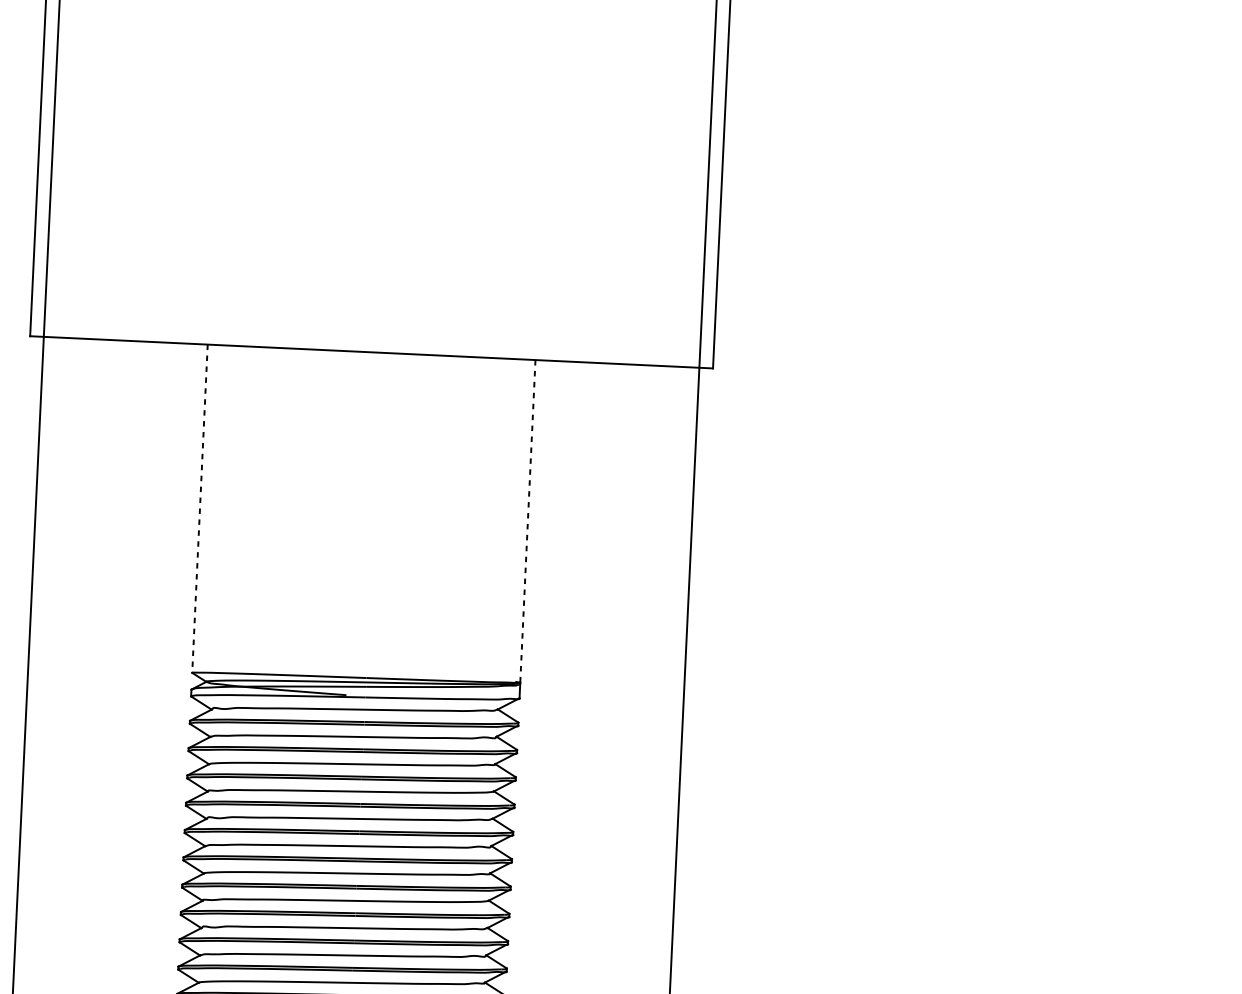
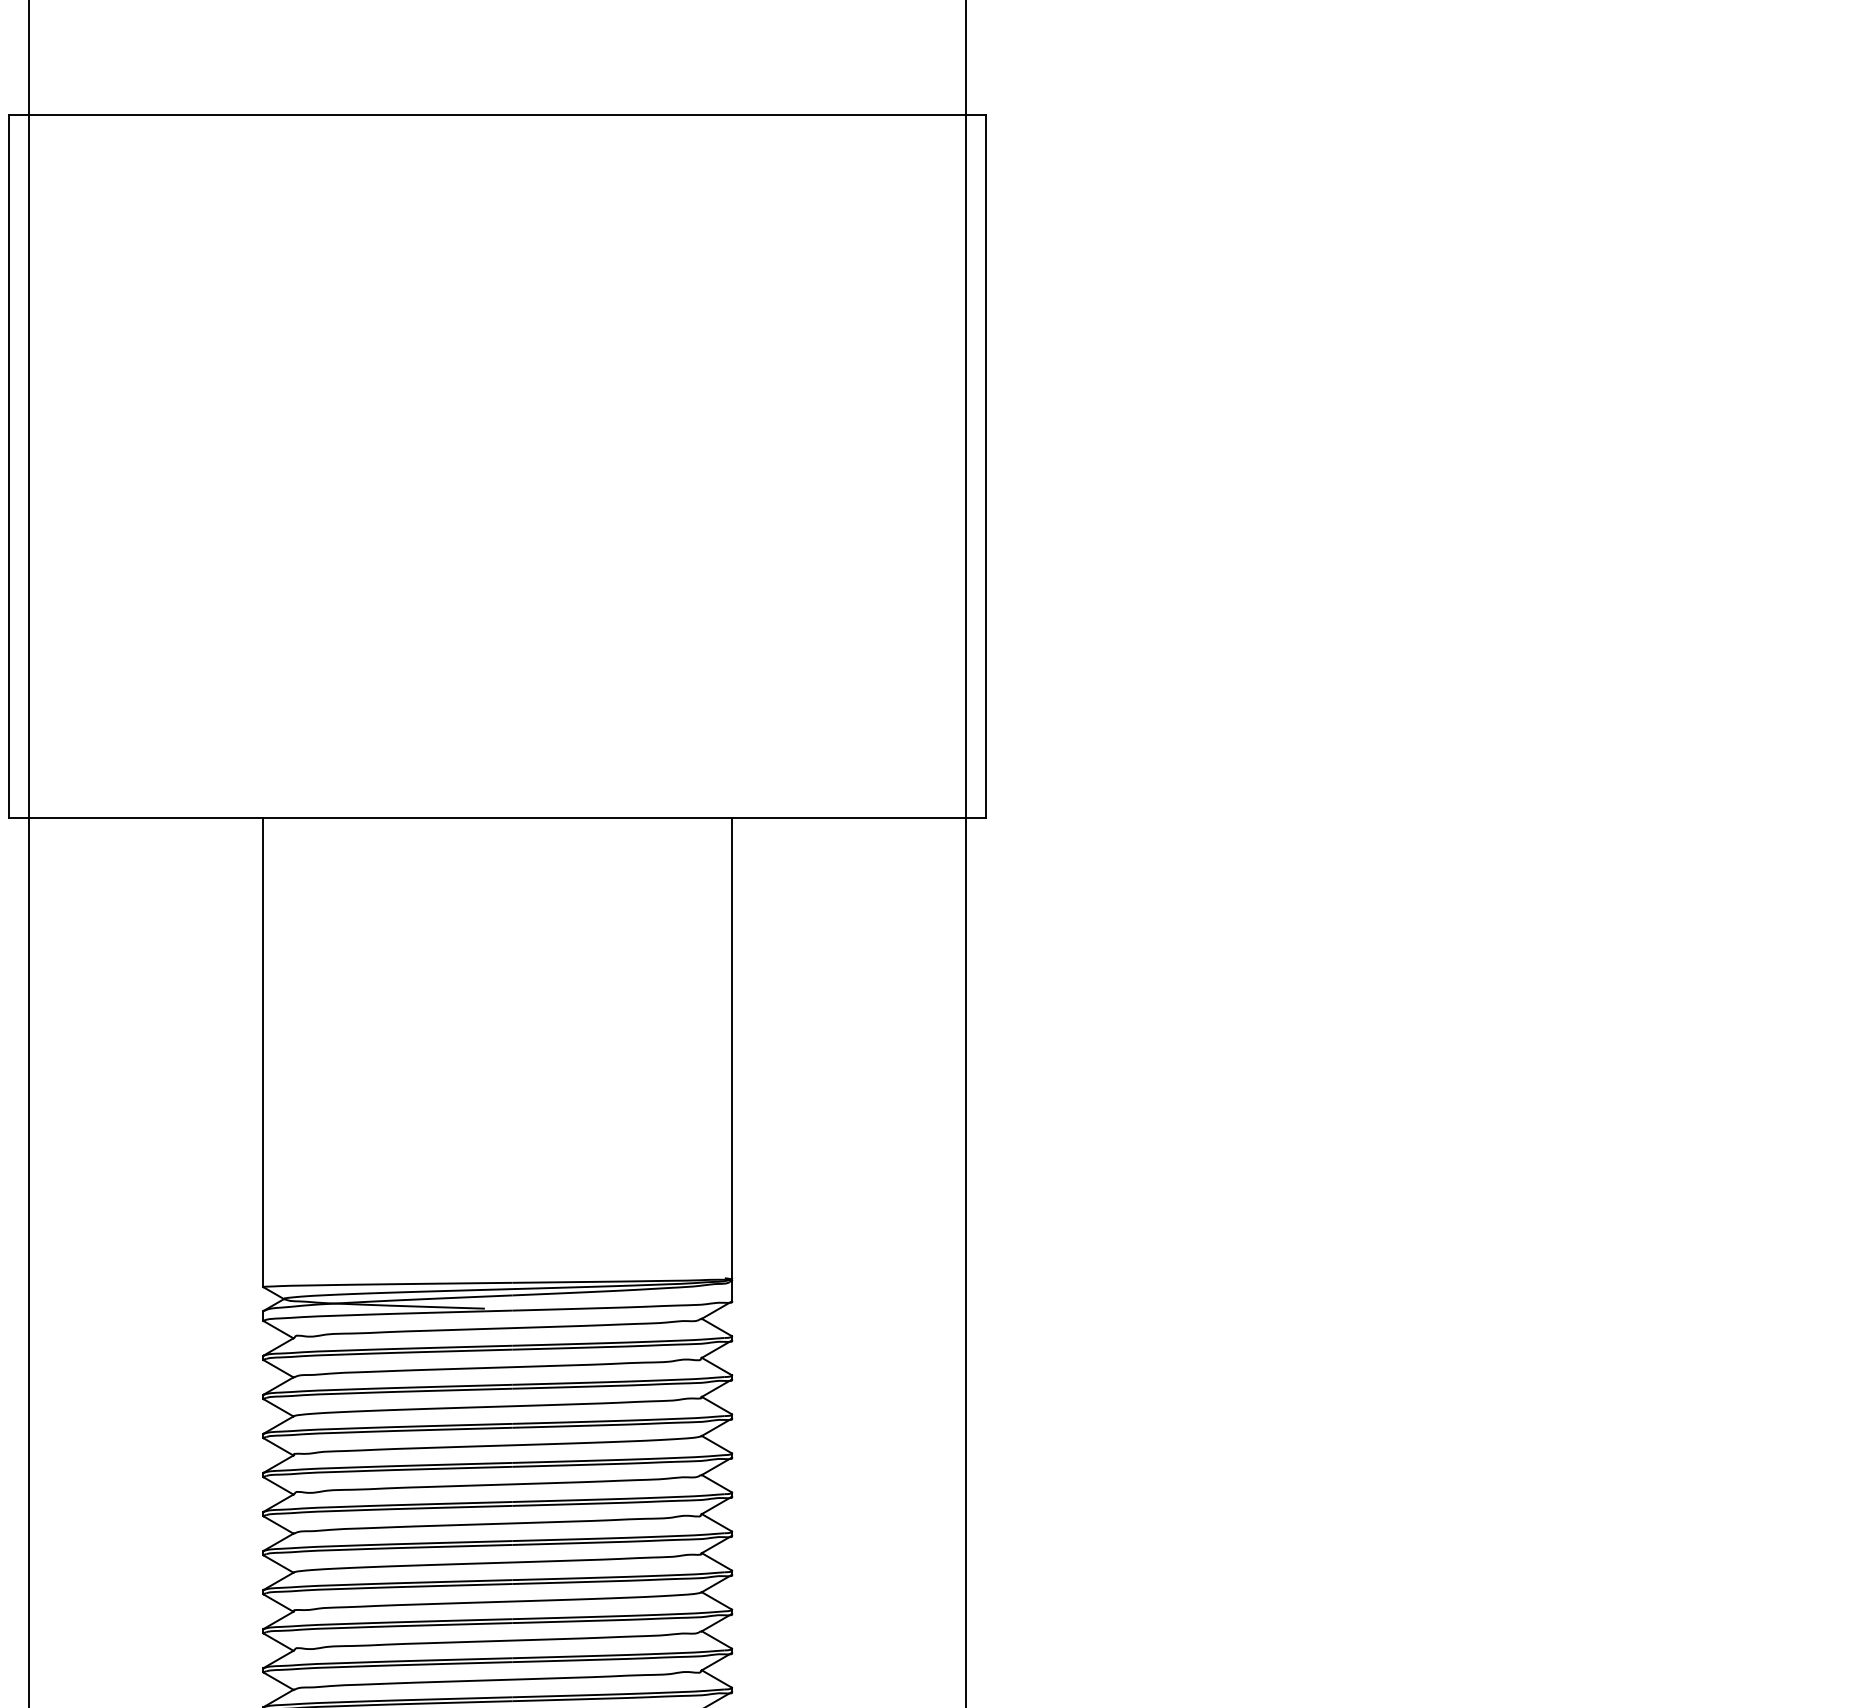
line: (200, 508) -> (263, 1052), dashed -> solid
line: (528, 521) -> (732, 1048), dashed -> solid

